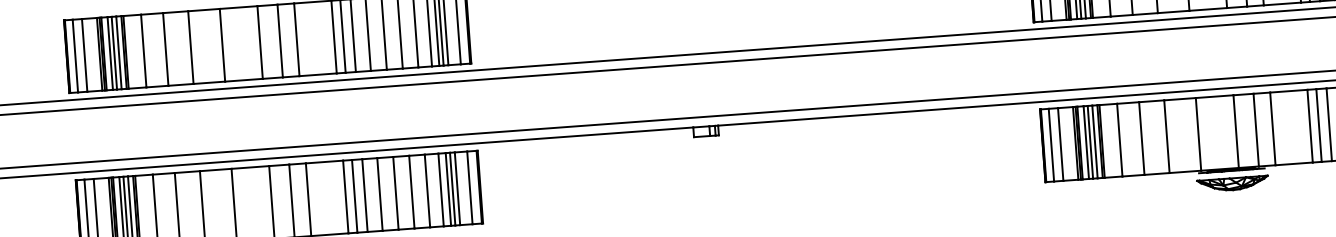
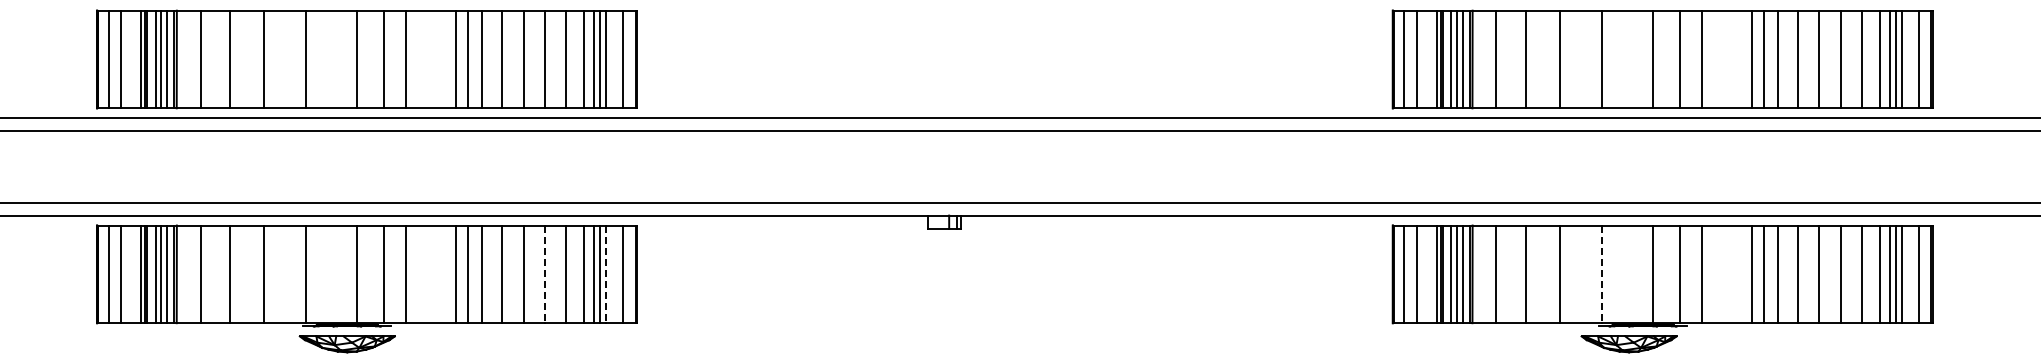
line: (1198, 134) -> (1602, 274), solid -> dashed
part: (1232, 184) -> (1628, 344), moved
line: (457, 188) -> (606, 274), solid -> dashed
line: (412, 192) -> (545, 274), solid -> dashed

